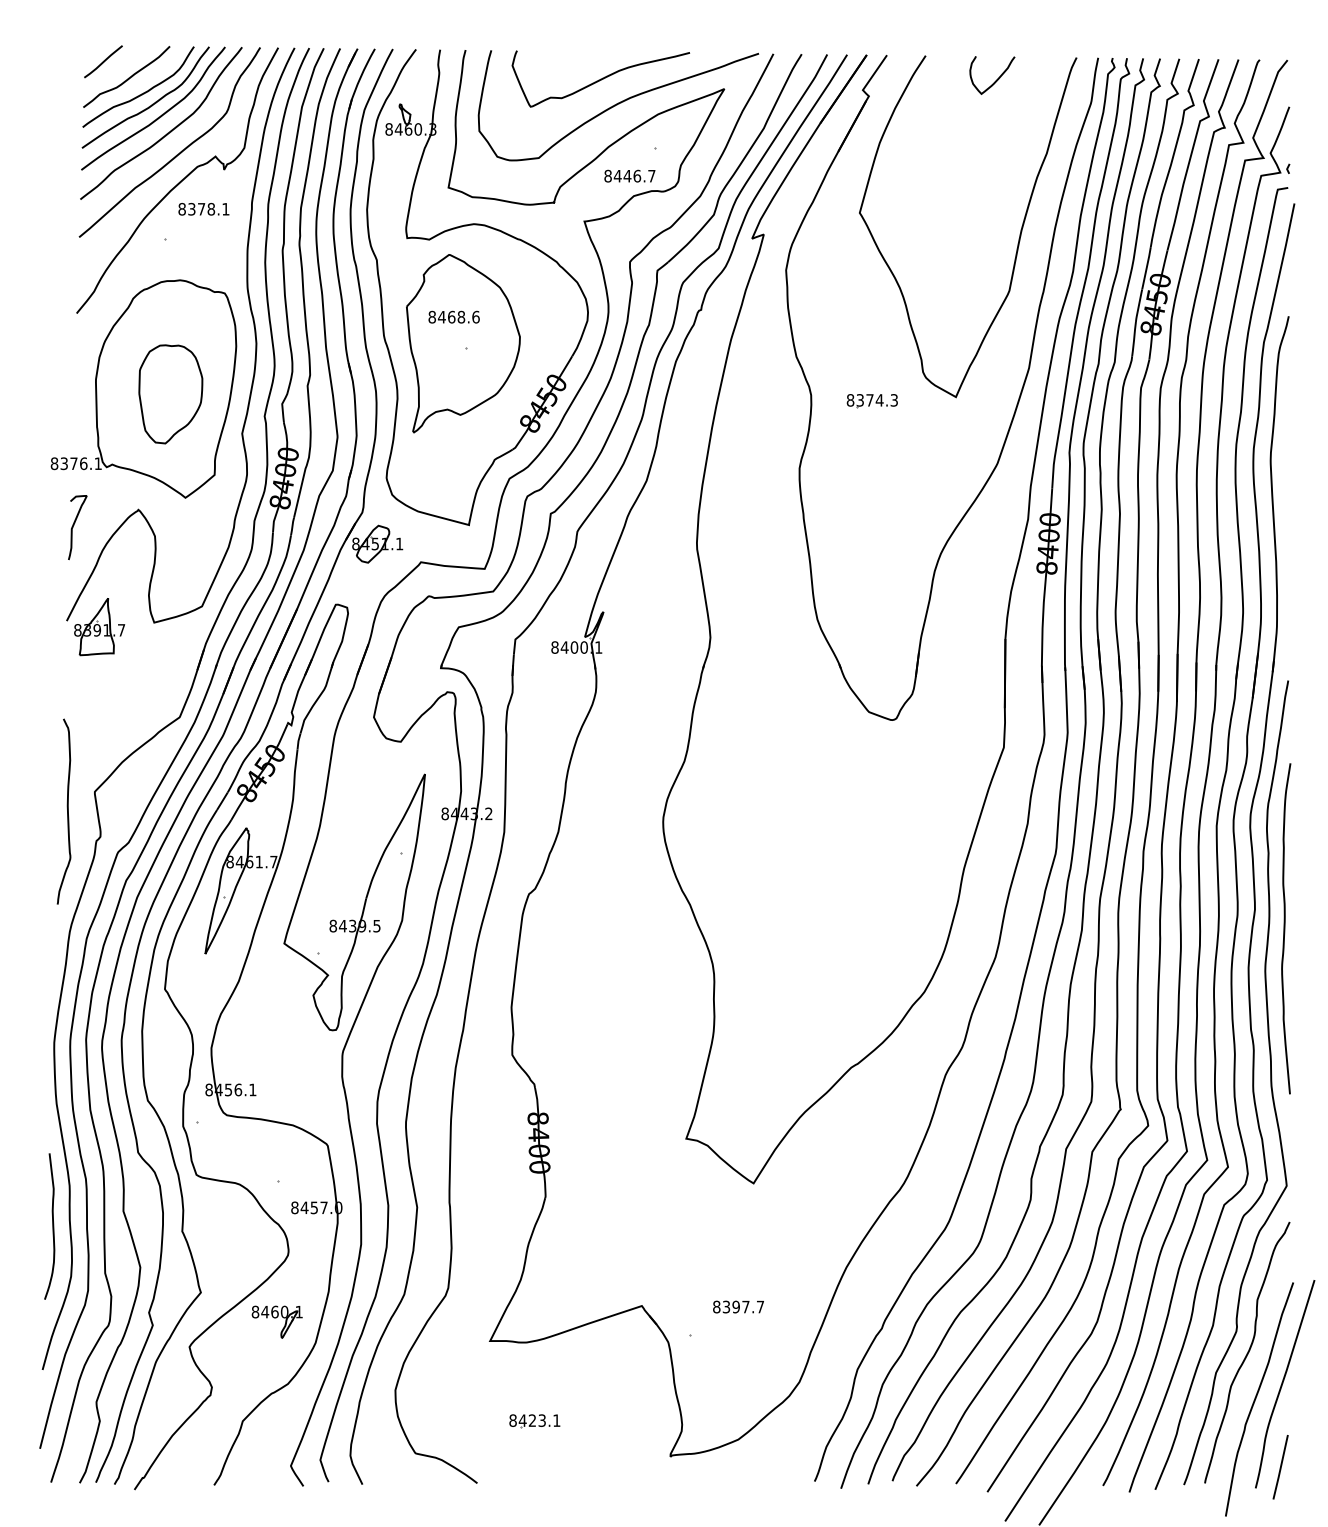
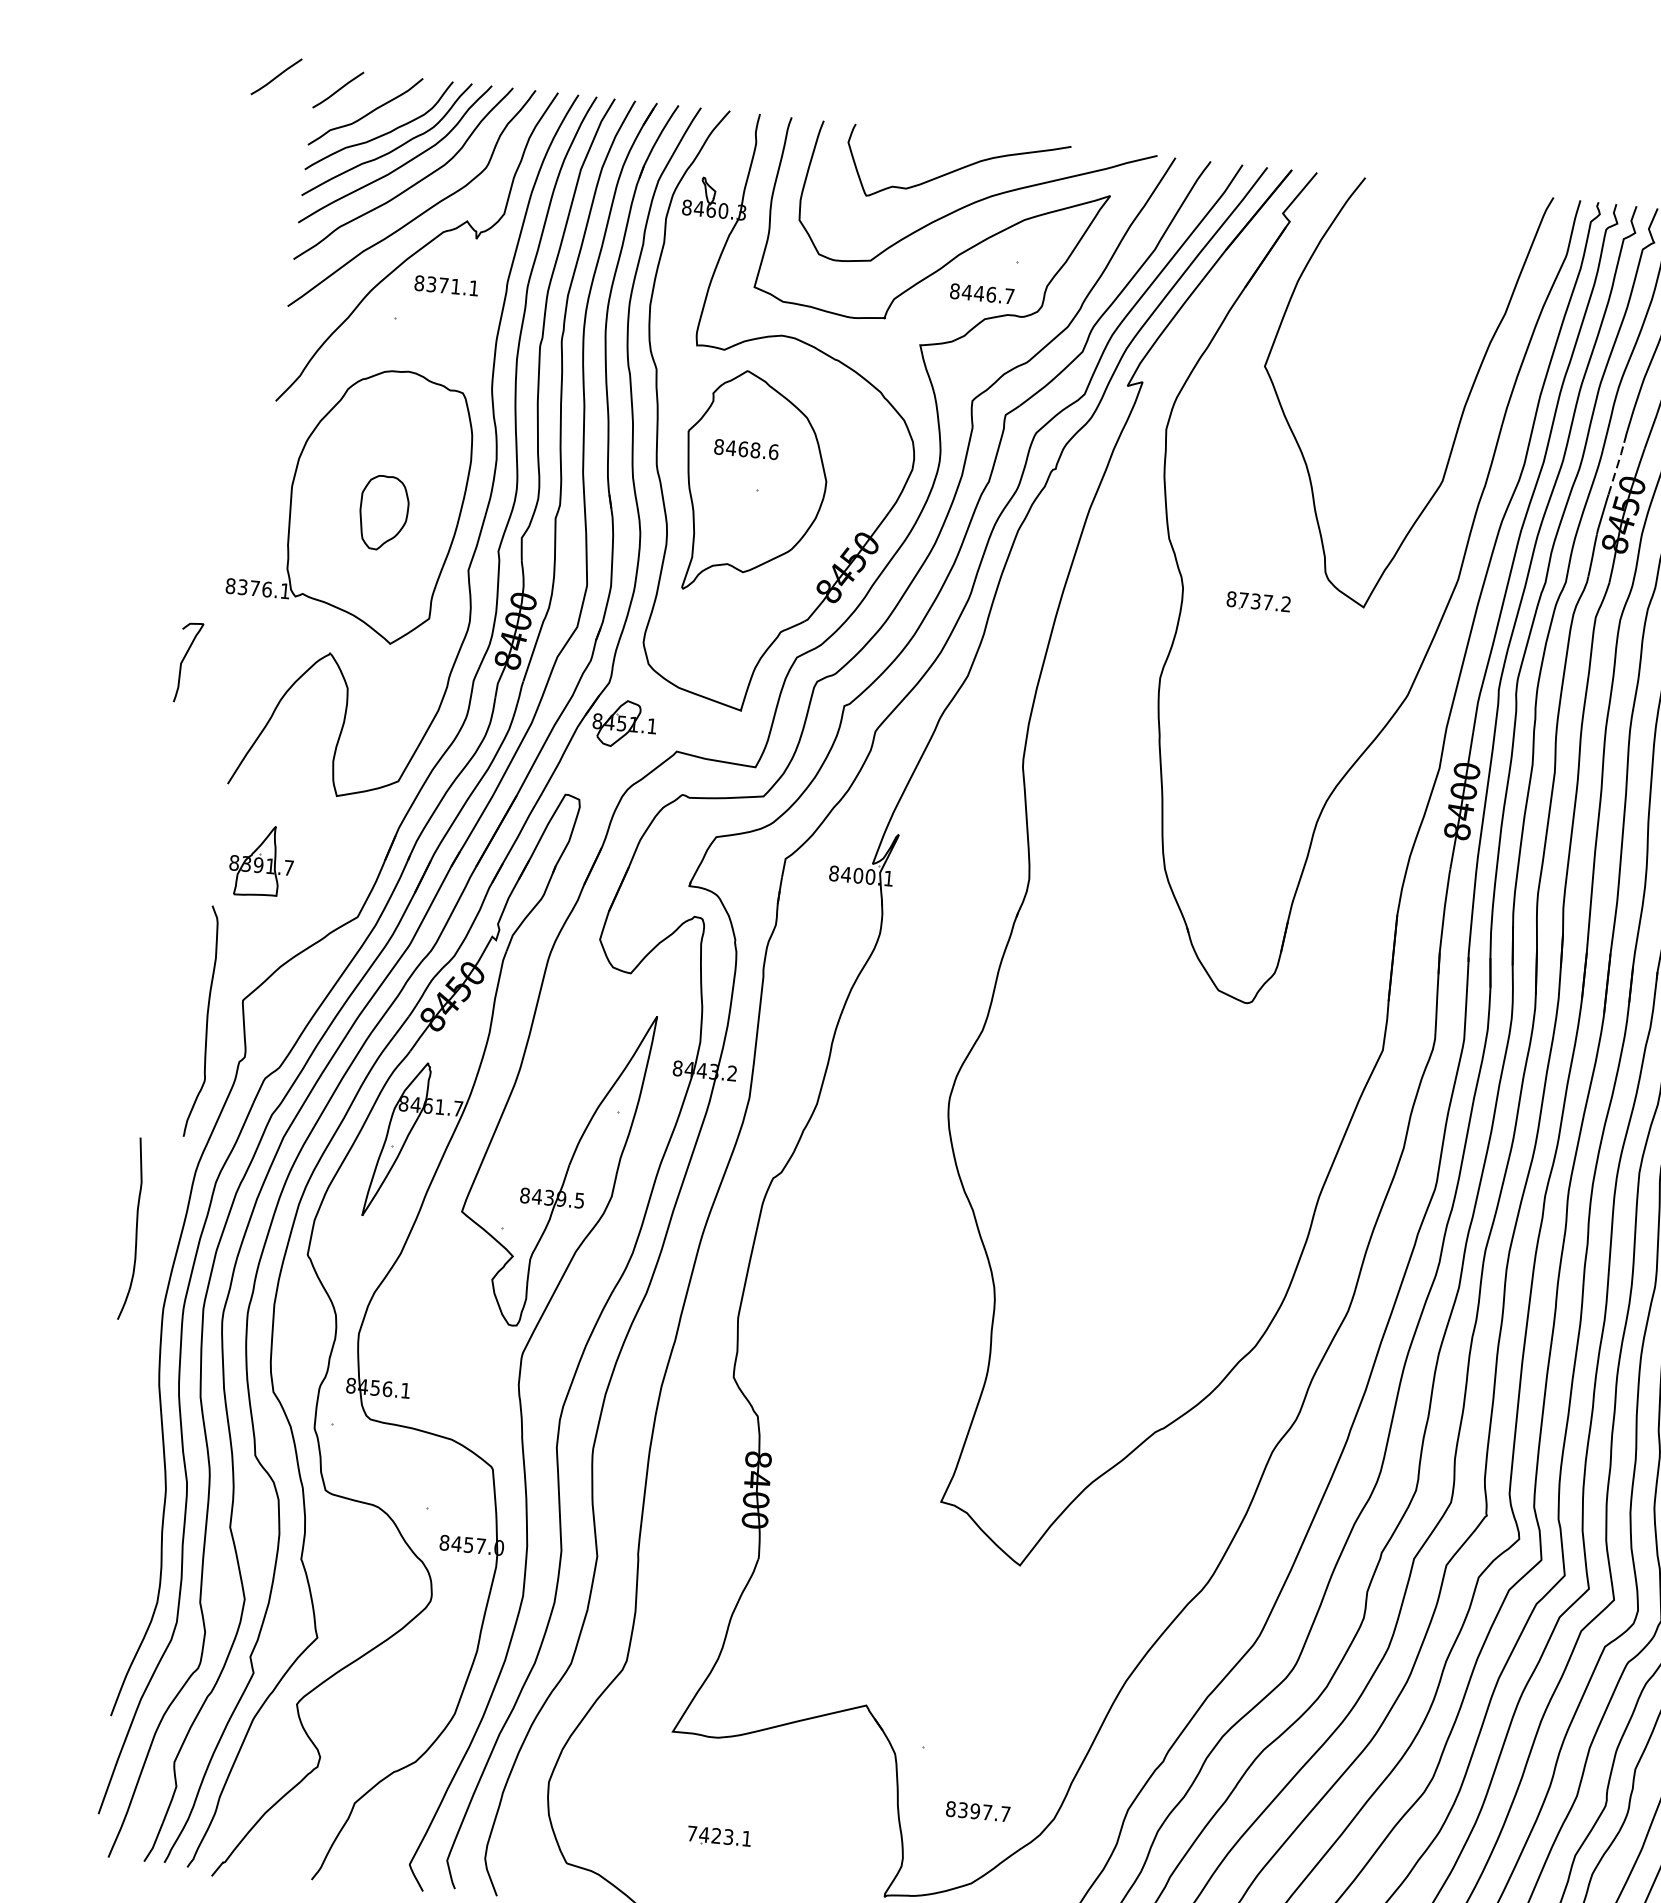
line: (53, 55) -> (276, 76), added
curve: (996, 79) -> (1450, 215), removed
text: (211, 208) -> (456, 285), 8378.1 -> 8371.1
line: (1146, 267) -> (1616, 467), solid -> dashed
part: (170, 394) -> (383, 513), size x0.6
text: (876, 400) -> (1264, 602), 8374.3 -> 8737.2
curve: (74, 525) -> (184, 659), moved
part: (99, 627) -> (261, 861), moved
curve: (52, 1226) -> (135, 1229), moved
text: (738, 1306) -> (978, 1810), moved
part: (276, 1321) -> (408, 1682), removed
text: (512, 1420) -> (691, 1833), 8423.1 -> 7423.1

